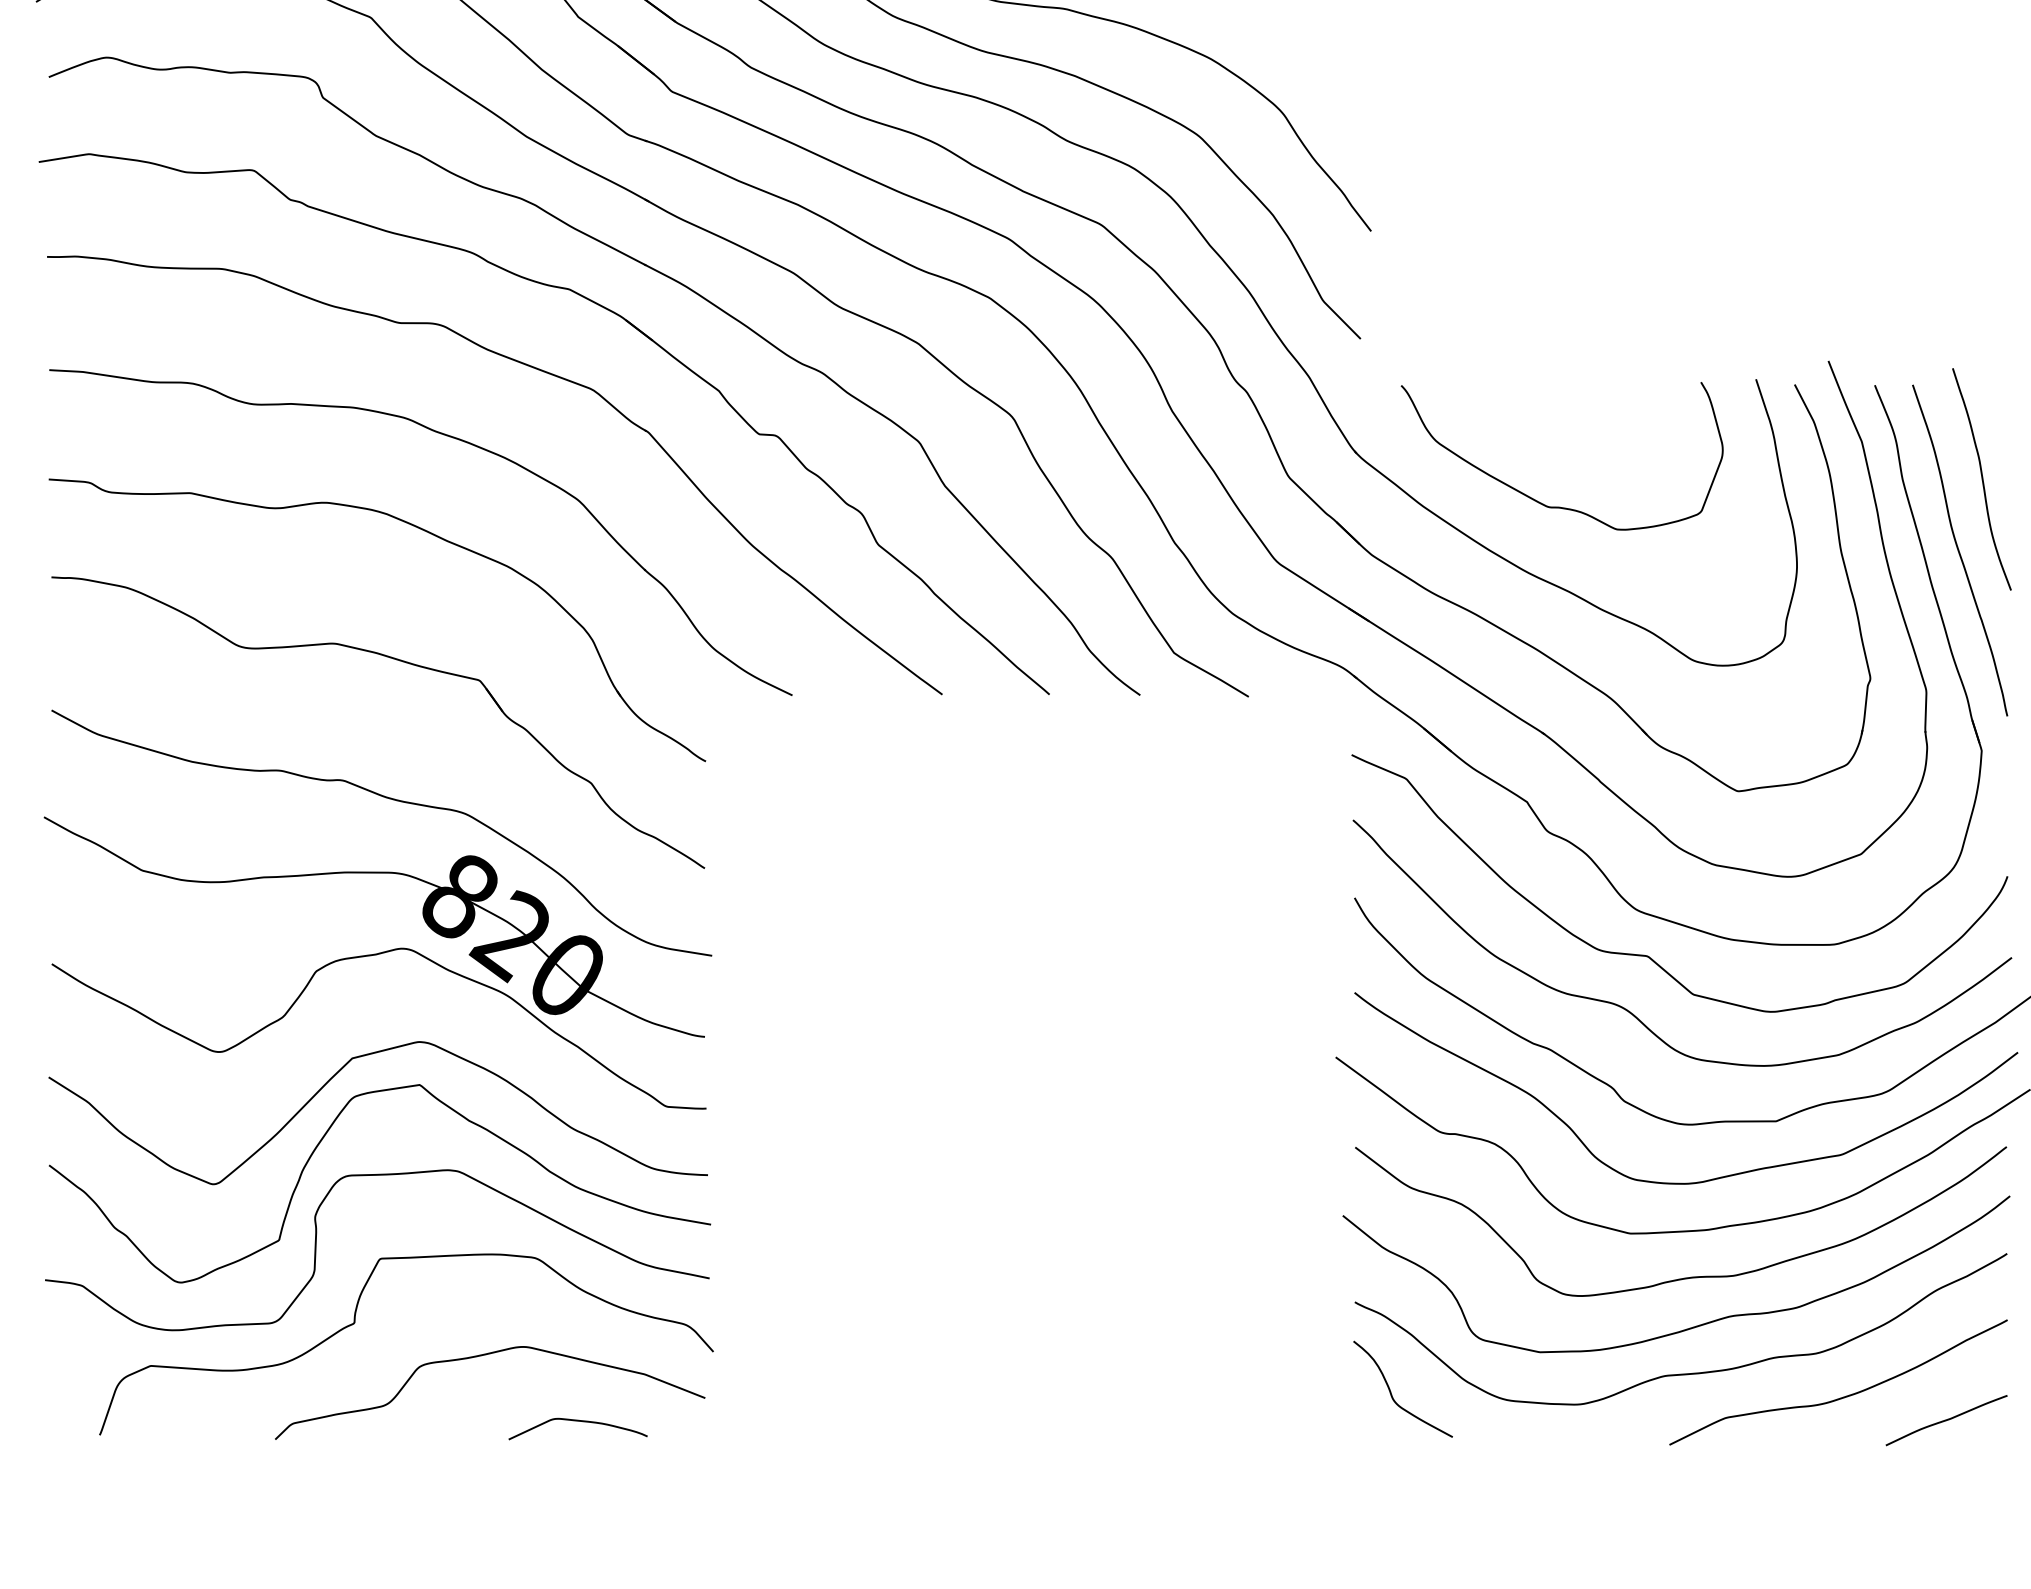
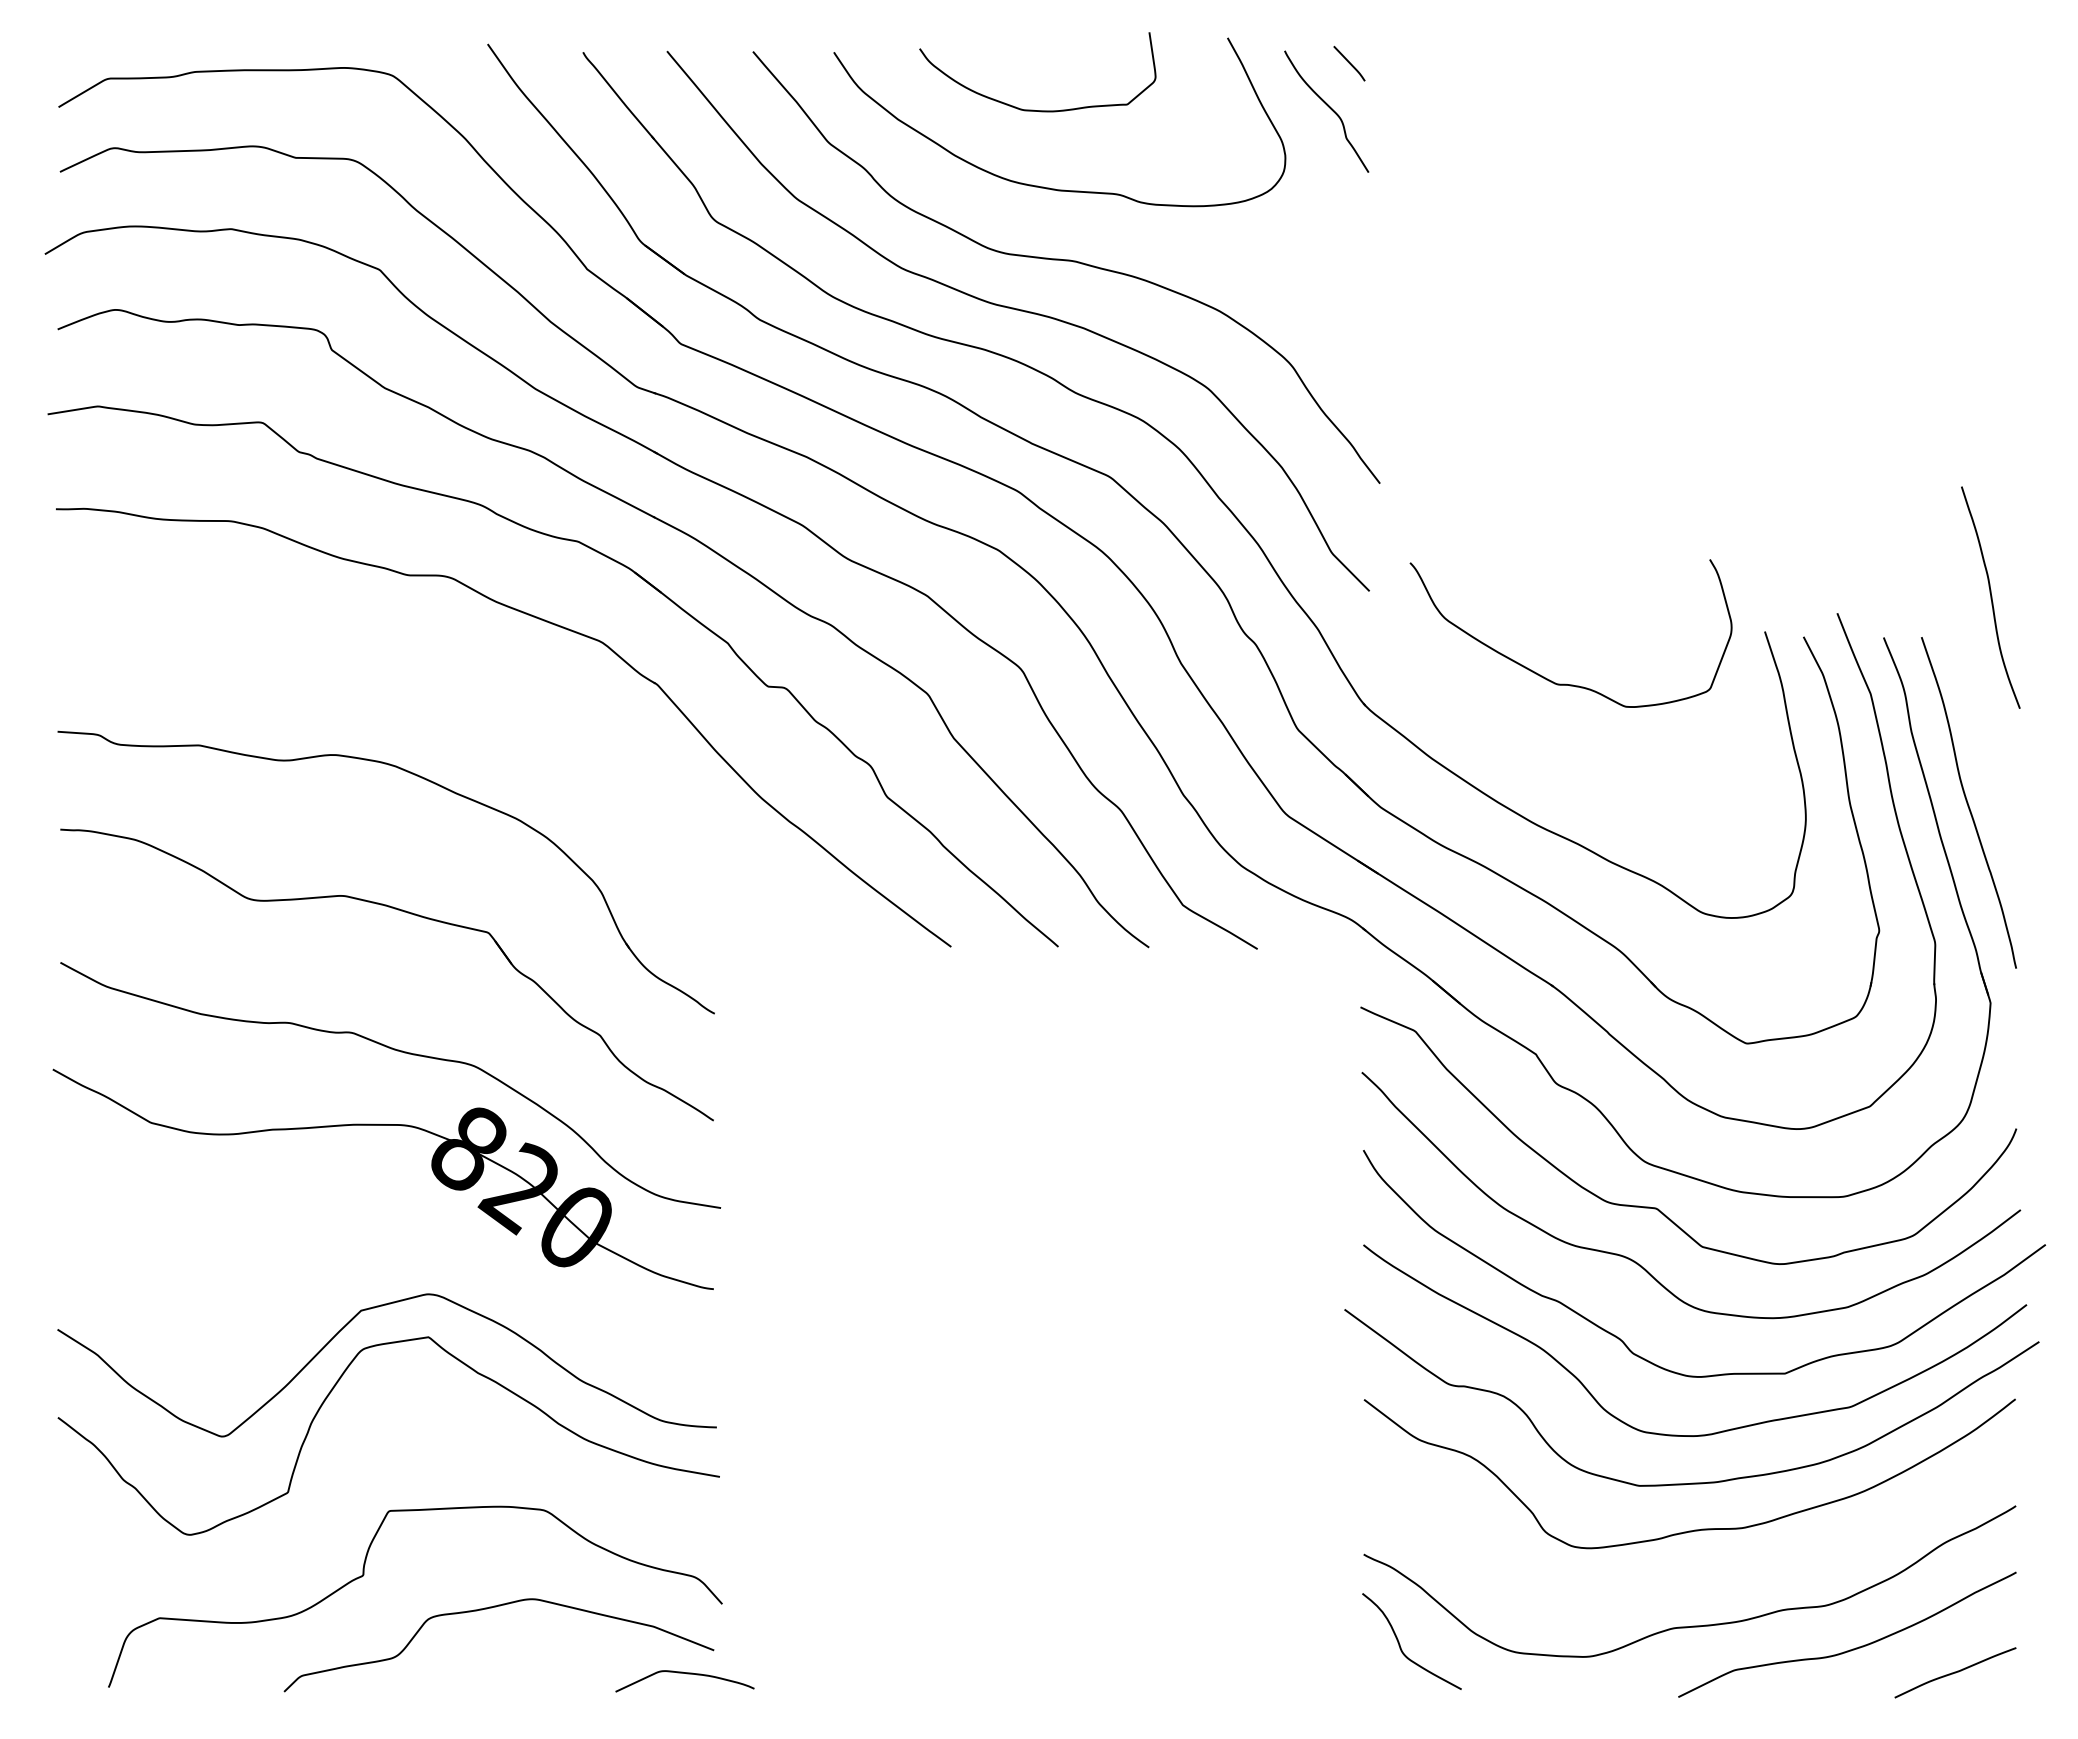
part: (451, 438) -> (460, 690), removed
curve: (1981, 479) -> (1990, 597), moved
curve: (1535, 499) -> (1544, 676), moved
curve: (365, 957) -> (374, 1209), removed
curve: (316, 1250) -> (325, 1502), removed
curve: (1693, 1326) -> (1702, 1578), removed
curve: (579, 1422) -> (686, 1674), moved

